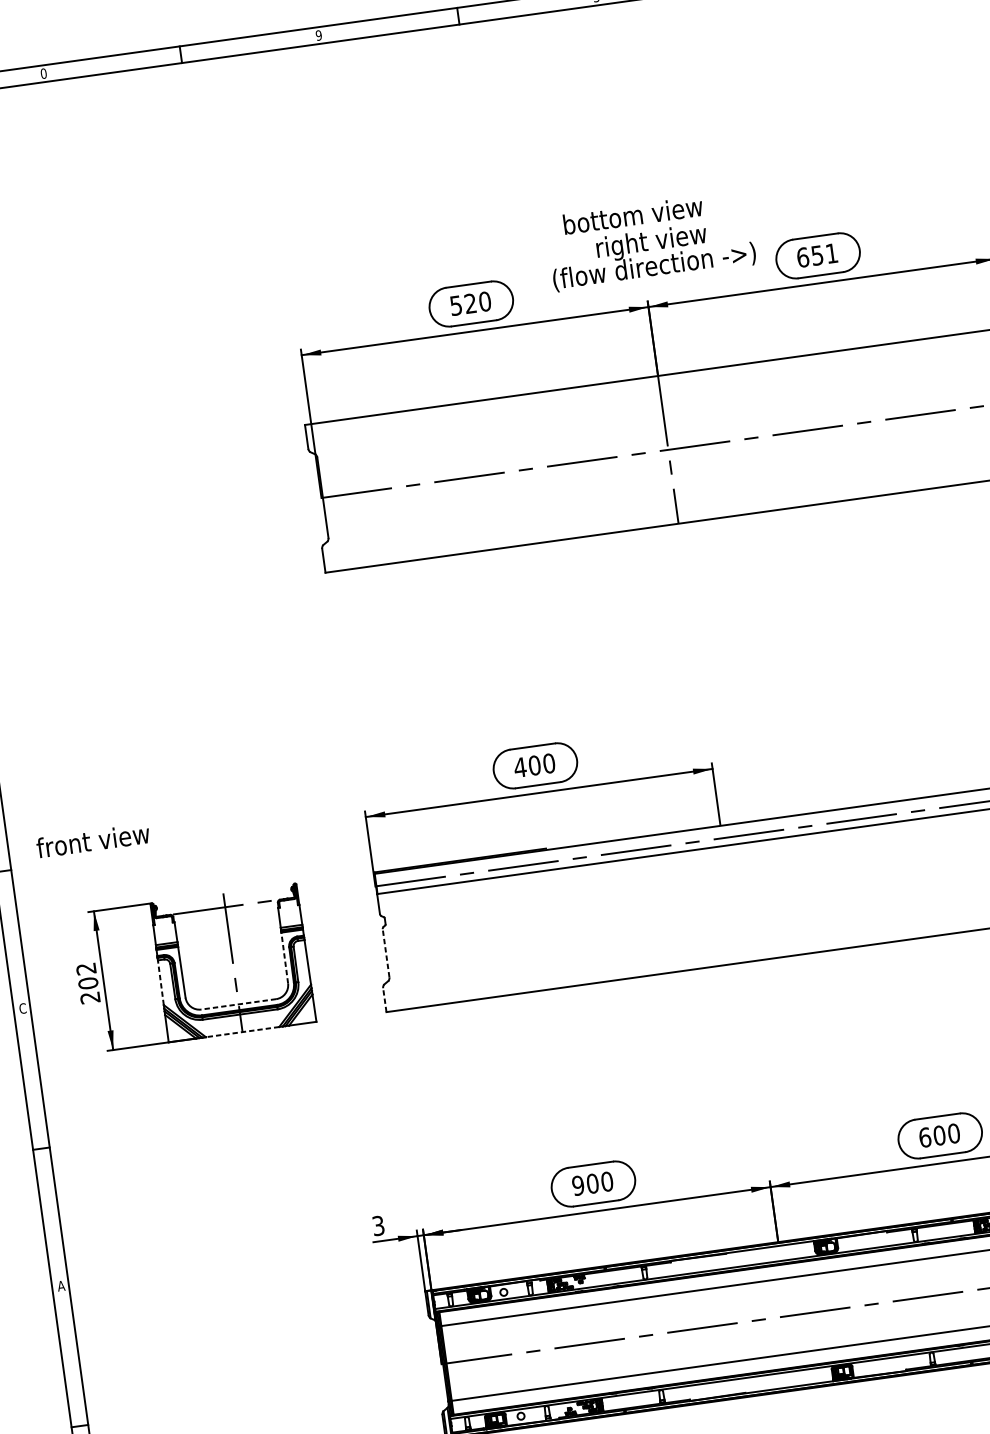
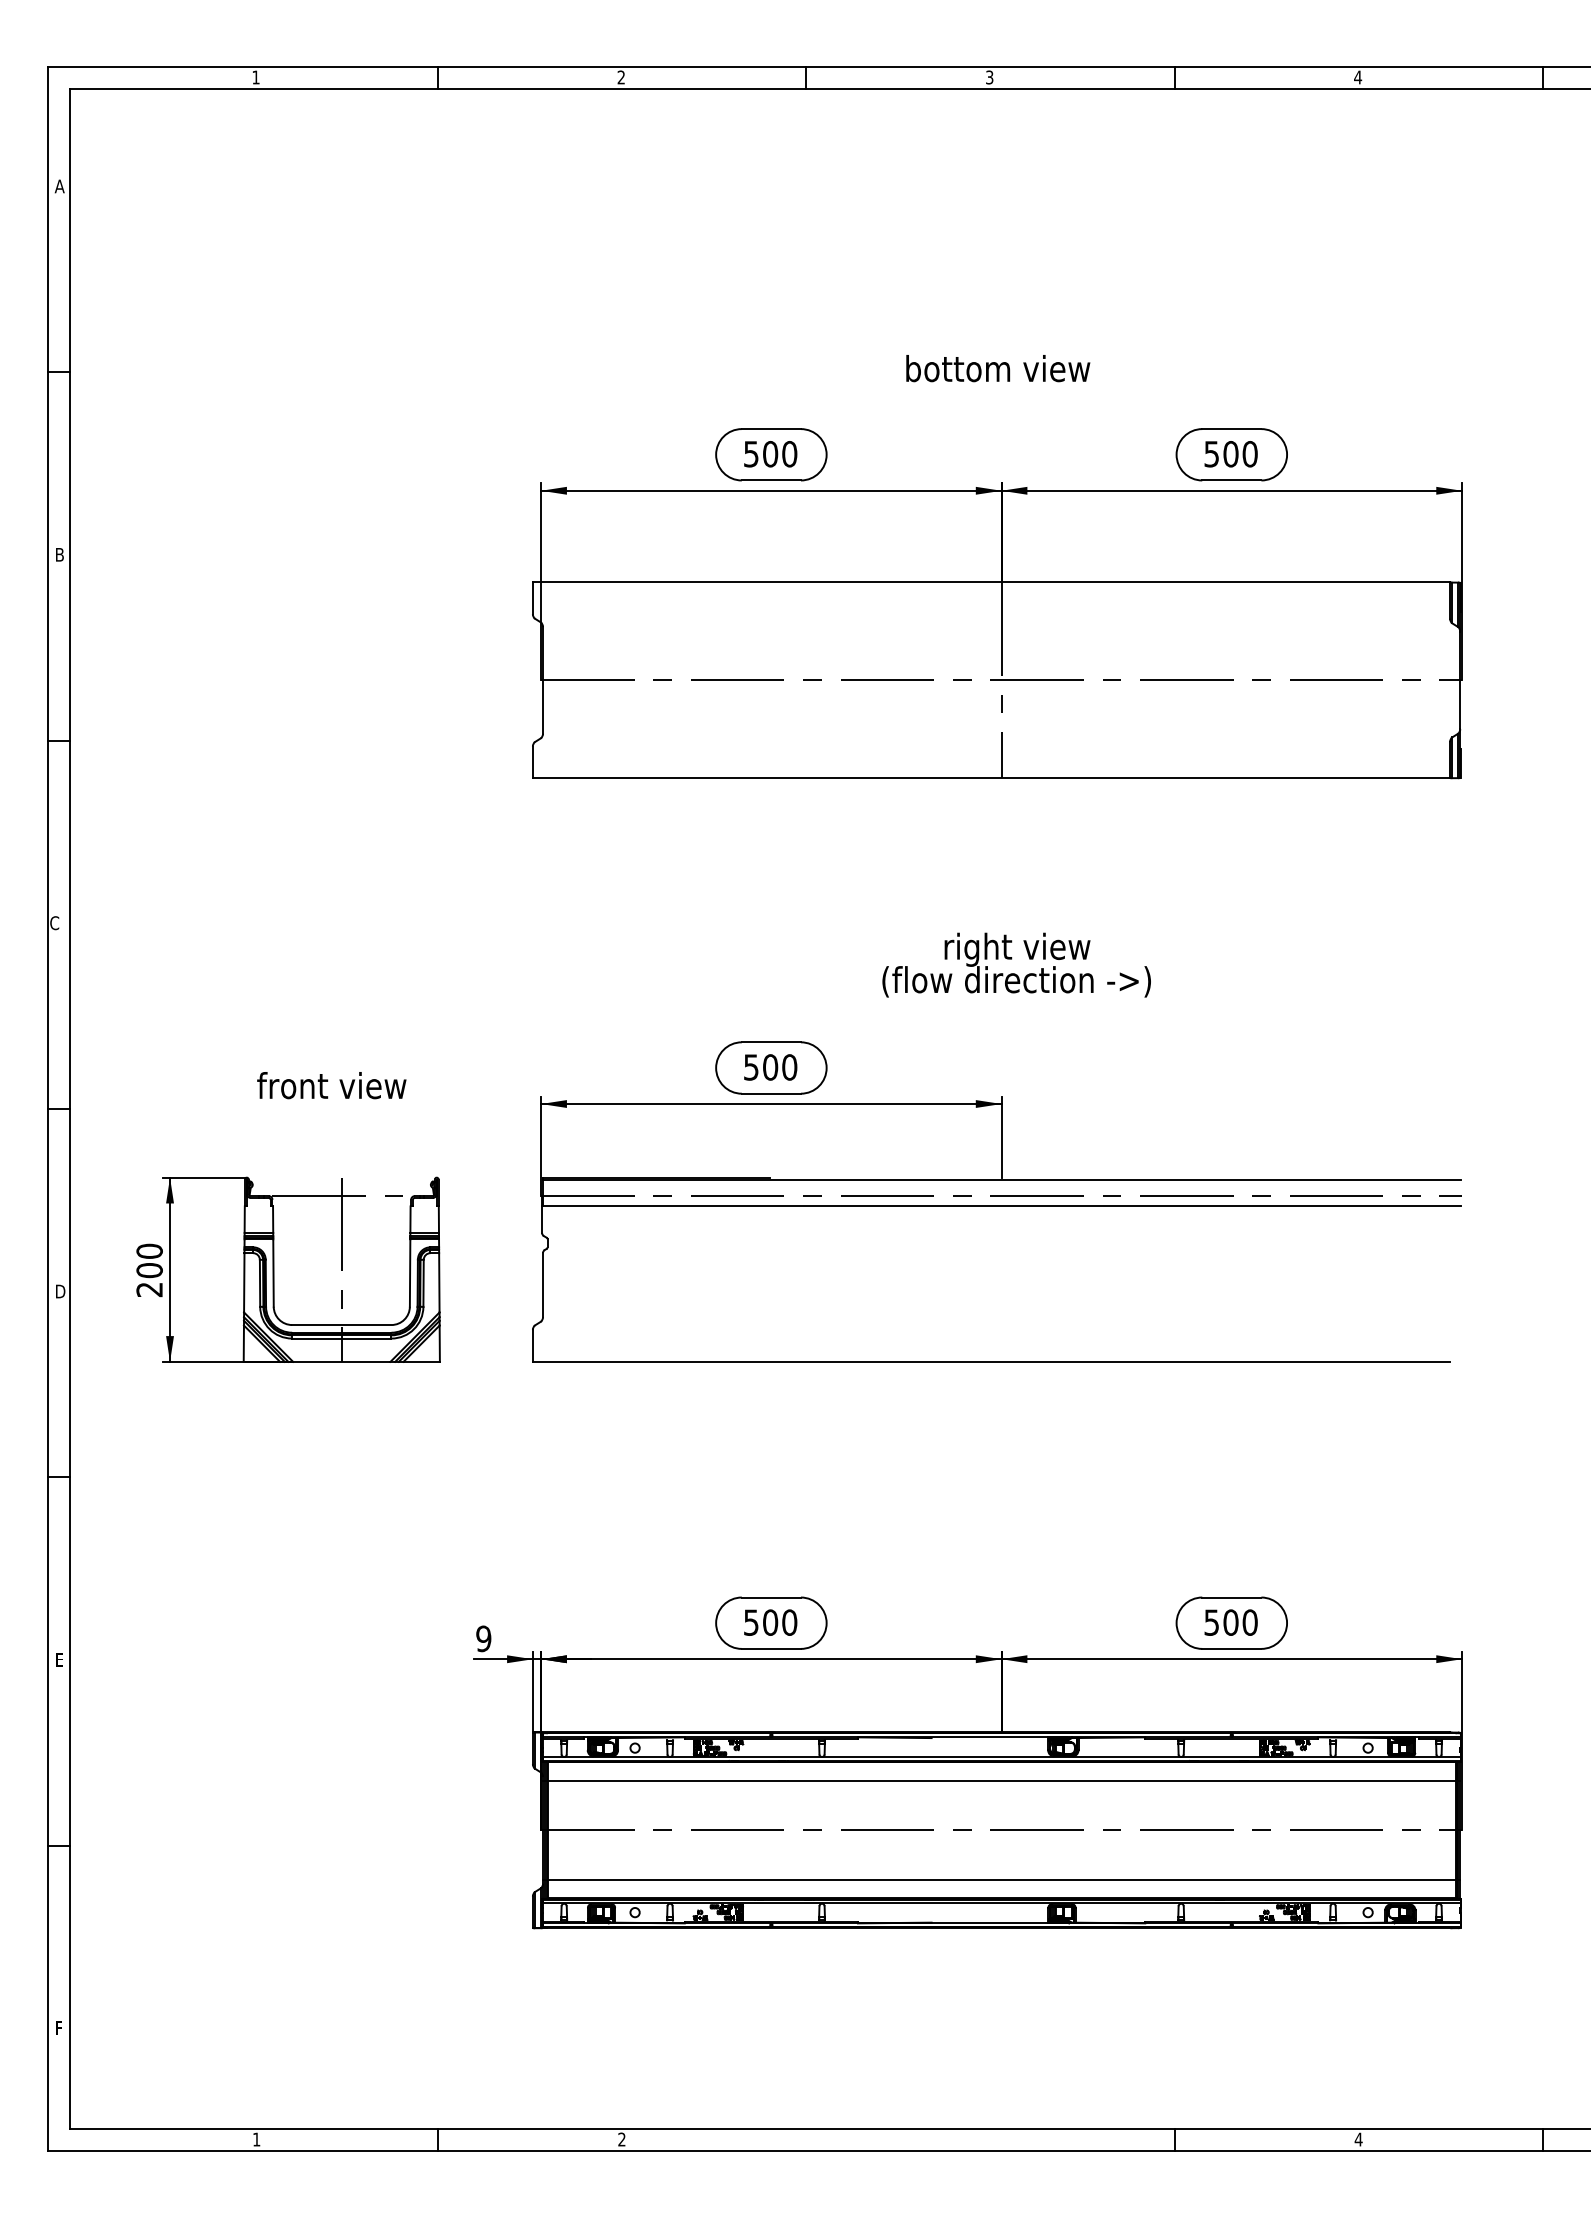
text: (319, 35) -> (621, 77), 9 -> 2
text: (43, 73) -> (255, 77), 0 -> 1
text: (652, 254) -> (1016, 964), moved
text: (817, 255) -> (1230, 453), 651 -> 500
text: (470, 303) -> (770, 453), 520 -> 500
text: (520, 767) -> (751, 1067), 400 -> 500
text: (92, 840) -> (331, 1085), moved
line: (386, 953) -> (543, 1285), dashed -> solid
line: (285, 958) -> (410, 1273), dashed -> solid
text: (86, 968) -> (149, 1250), 202 -> 200
line: (161, 982) -> (244, 1282), dashed -> solid
line: (384, 1000) -> (532, 1346), dashed -> solid
line: (238, 1004) -> (341, 1325), dashed -> solid
text: (23, 1008) -> (60, 1291), C -> D
line: (242, 1031) -> (341, 1361), dashed -> solid
text: (924, 1137) -> (1211, 1622), 600 -> 500
text: (577, 1185) -> (750, 1622), 900 -> 500
text: (378, 1225) -> (483, 1638), 3 -> 9
text: (61, 1285) -> (59, 1659), A -> E

